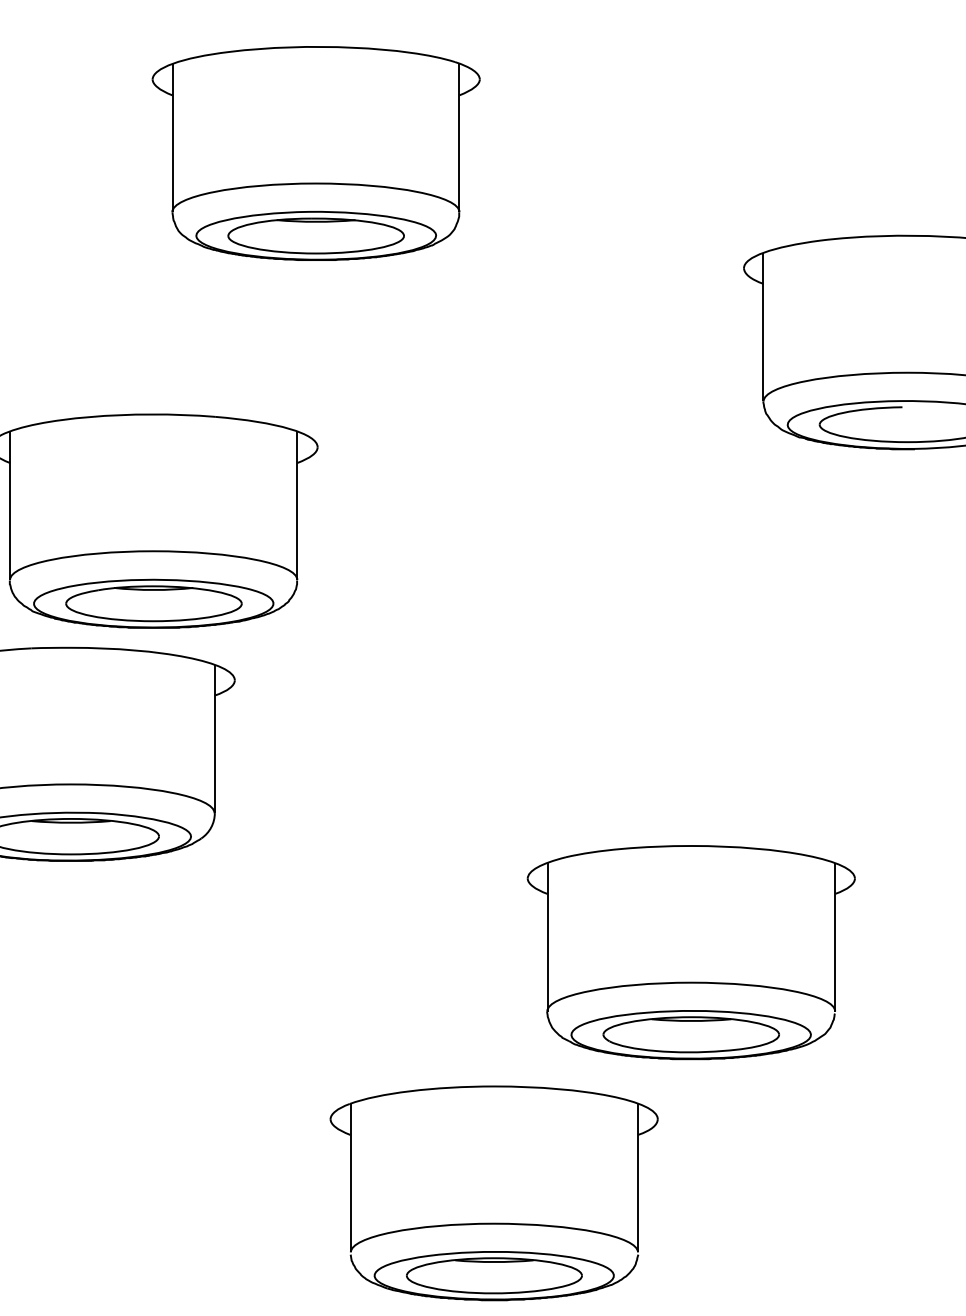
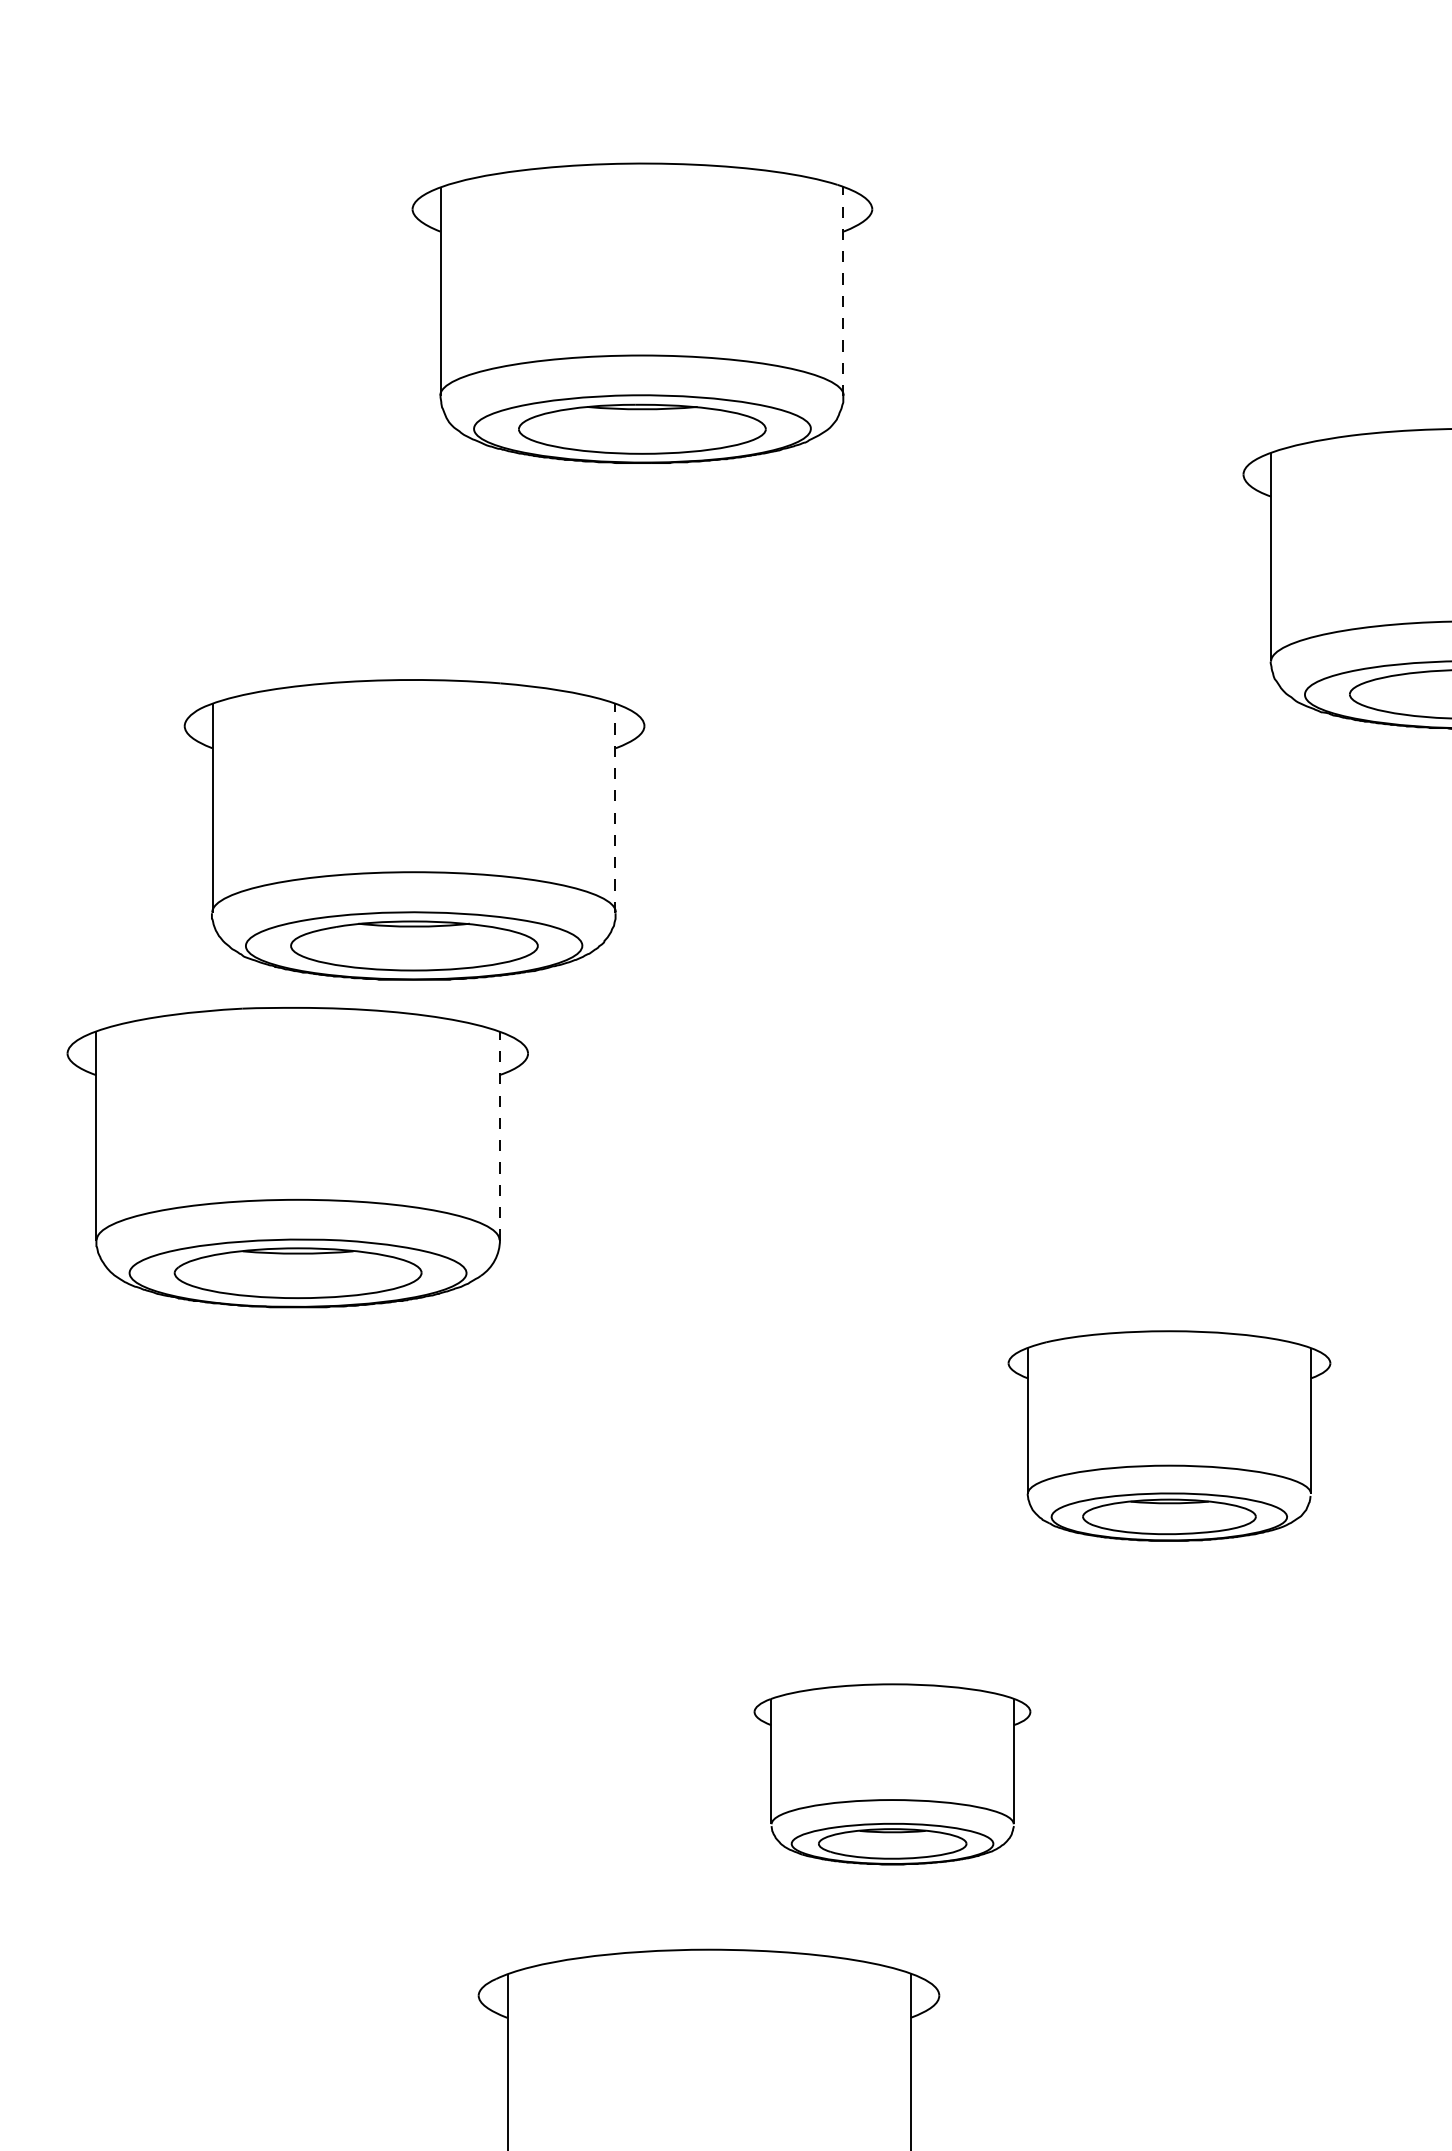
line: (459, 137) -> (843, 291), solid -> dashed
line: (297, 505) -> (615, 807), solid -> dashed
line: (214, 739) -> (499, 1136), solid -> dashed
part: (691, 952) -> (1169, 1435), size x0.7
part: (494, 1193) -> (892, 1774), size x0.6

